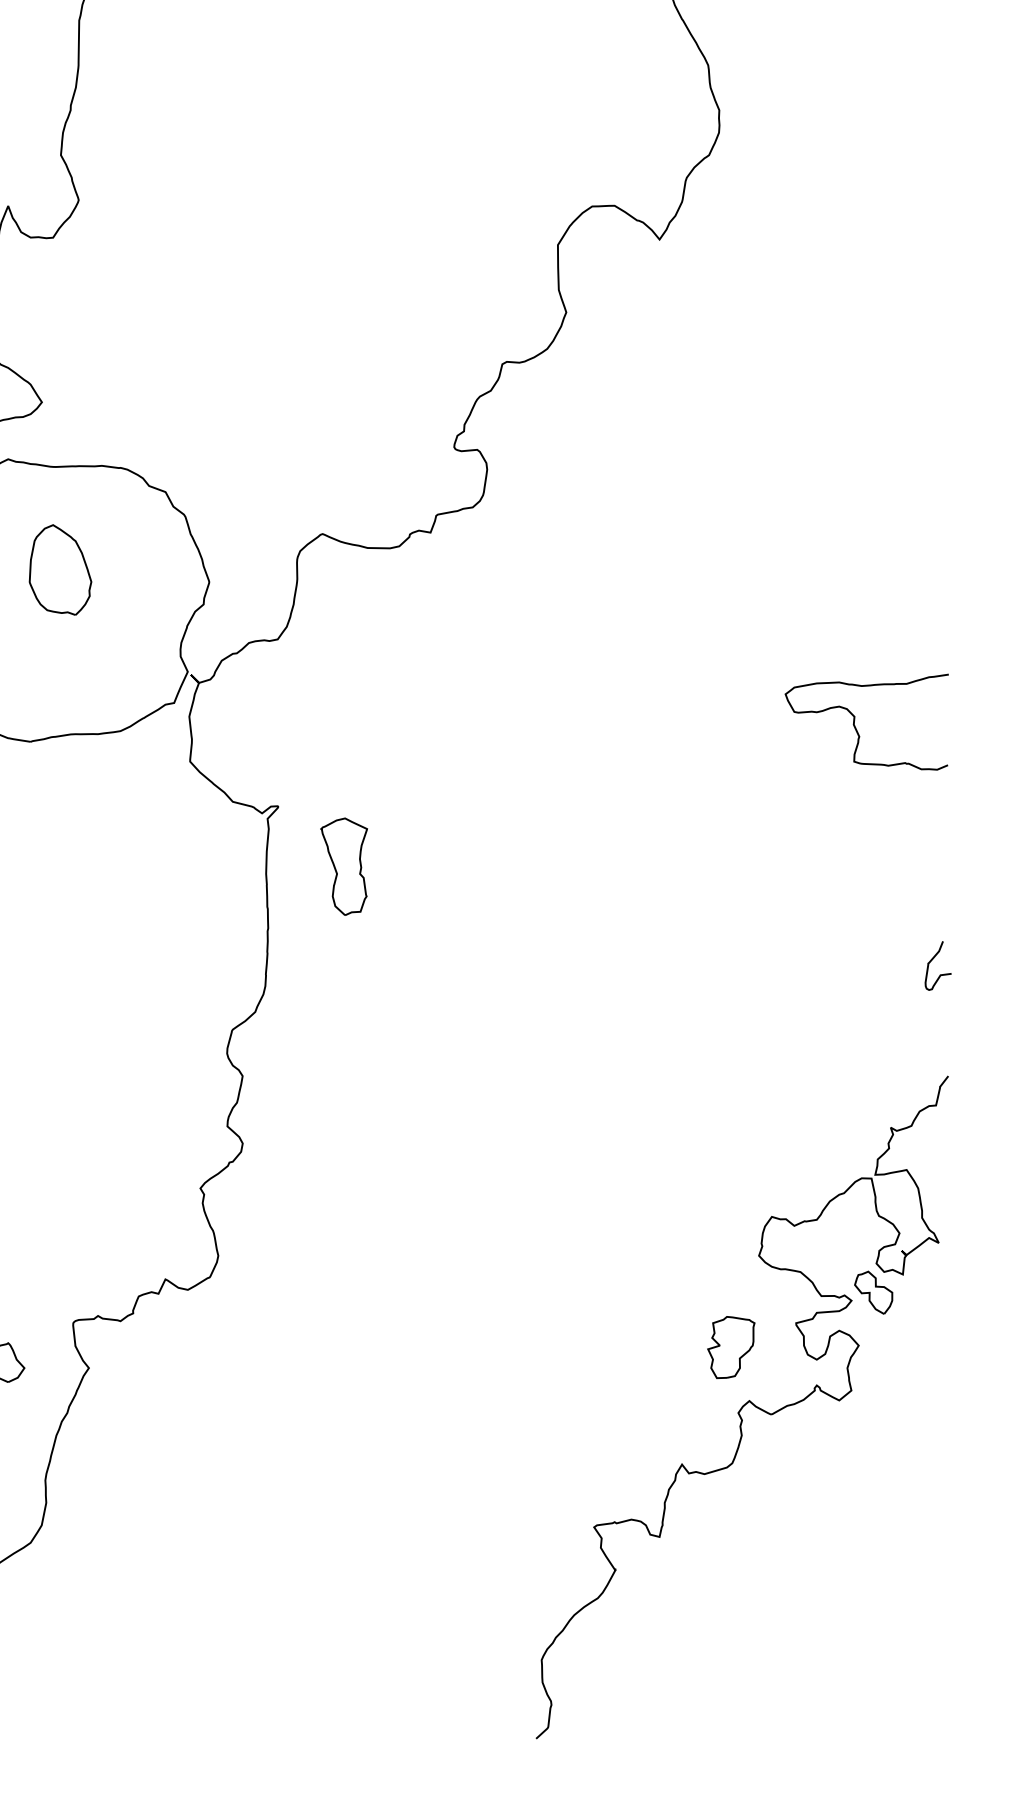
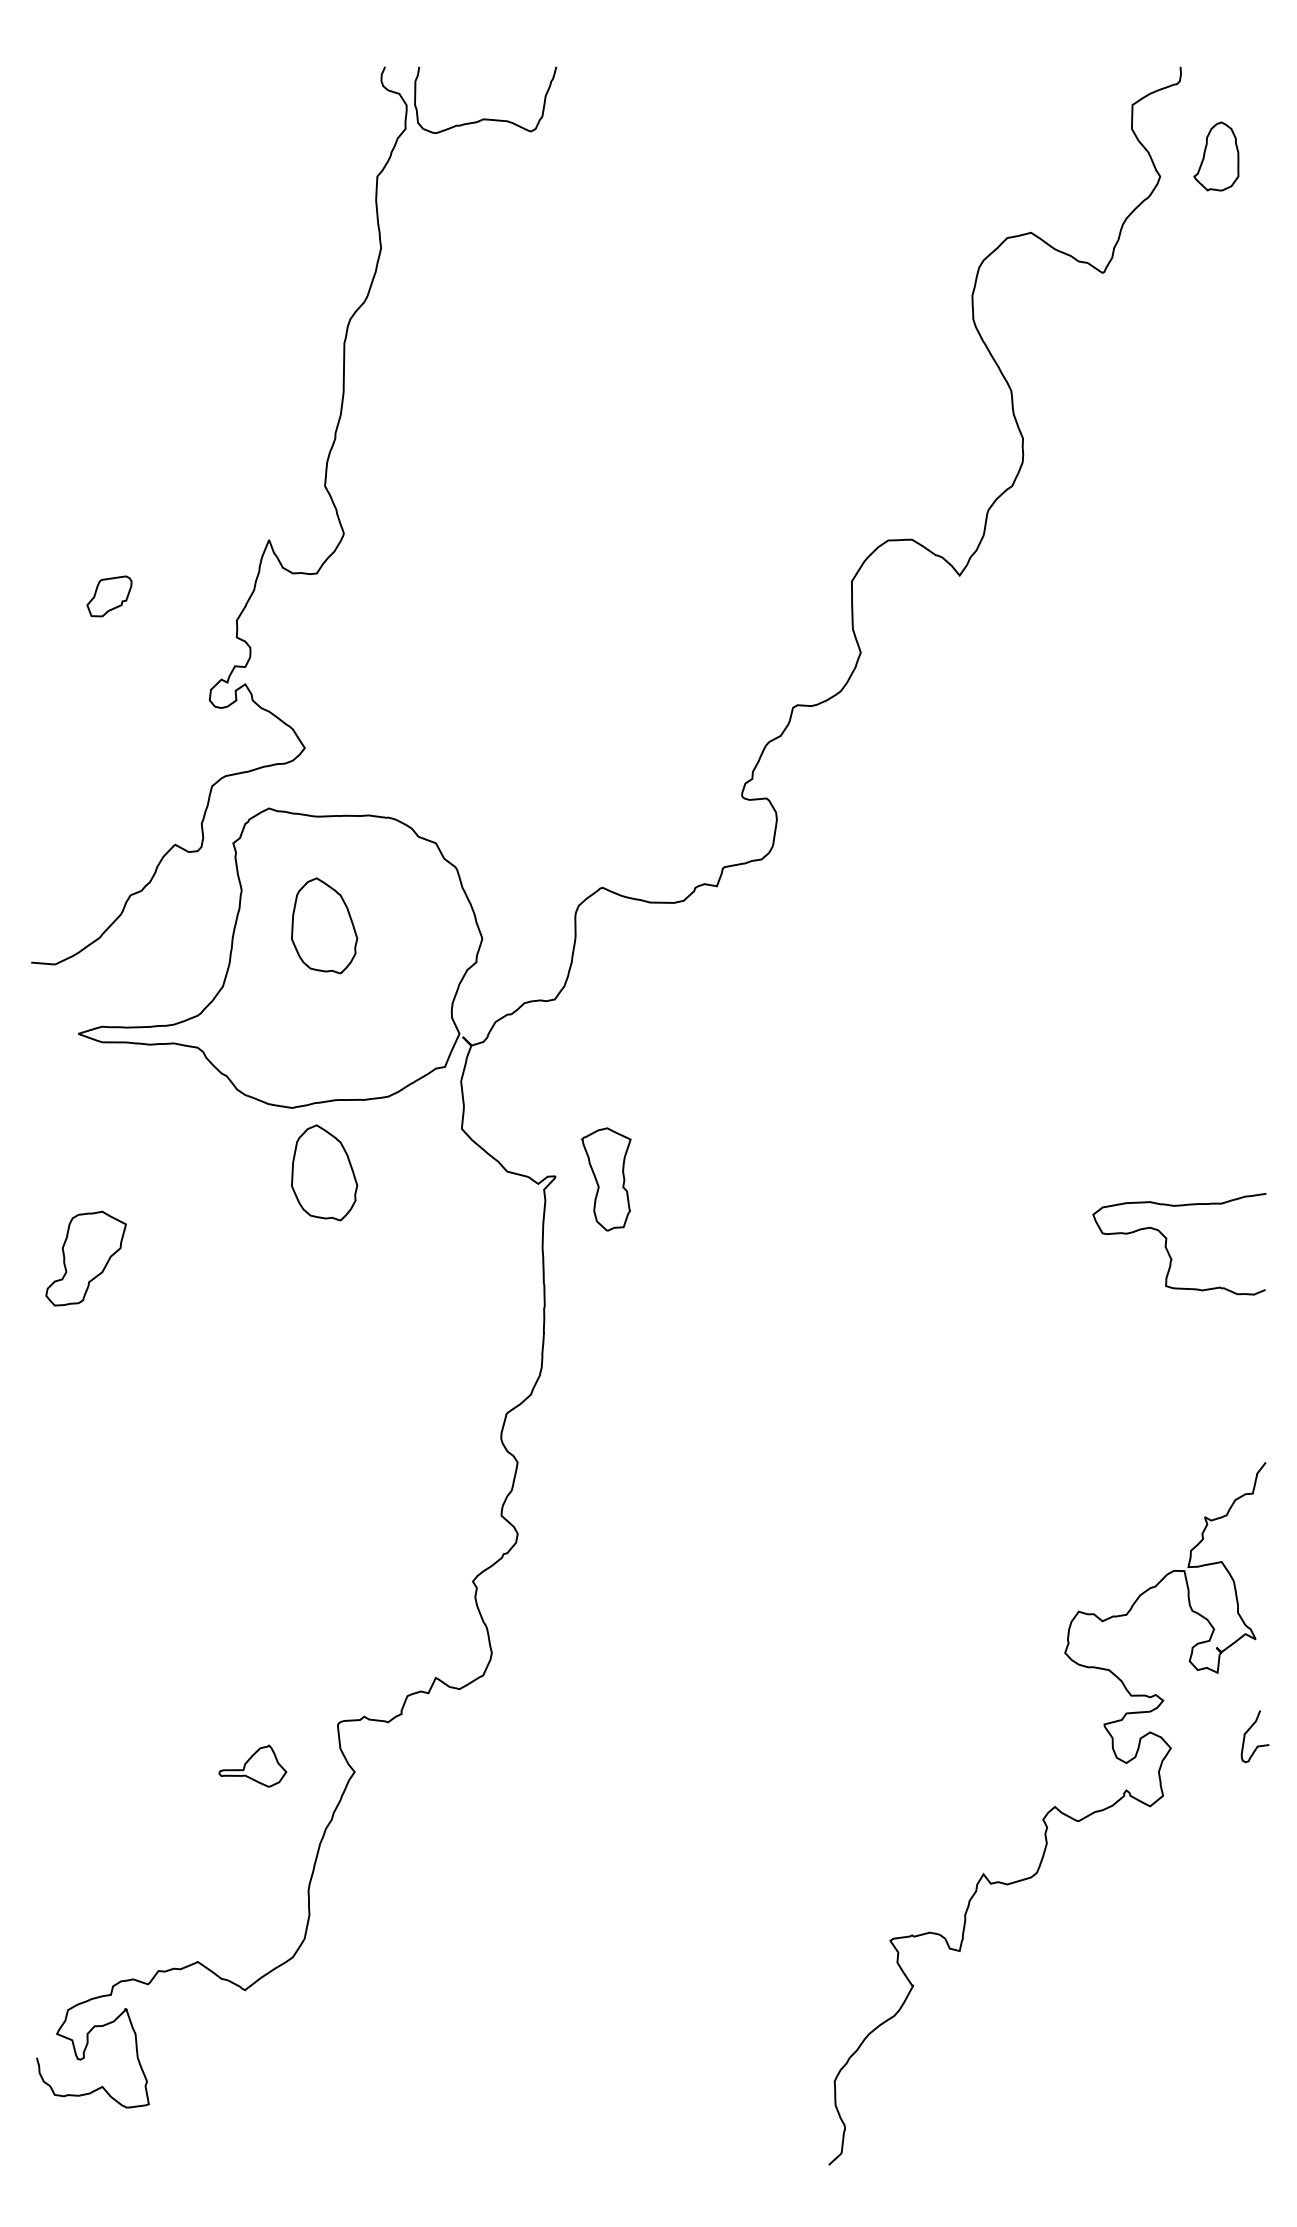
curve: (856, 728) -> (1168, 1250), moved
part: (60, 802) -> (324, 1172), added
part: (343, 866) -> (605, 1179), moved
curve: (932, 960) -> (1249, 1730), moved
part: (873, 1292) -> (1186, 1691), removed
part: (731, 1346) -> (1035, 1749), removed

